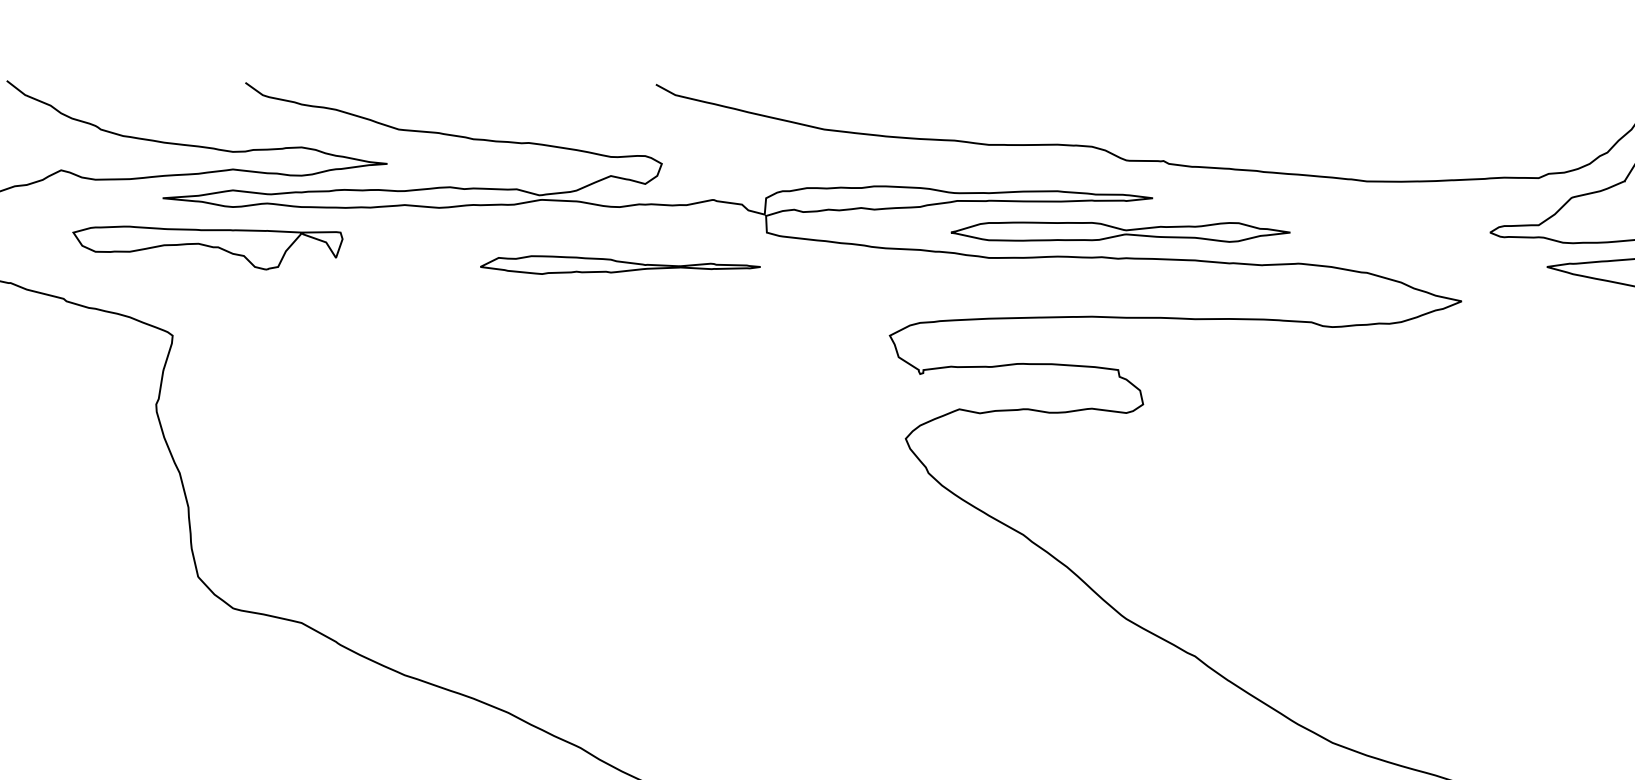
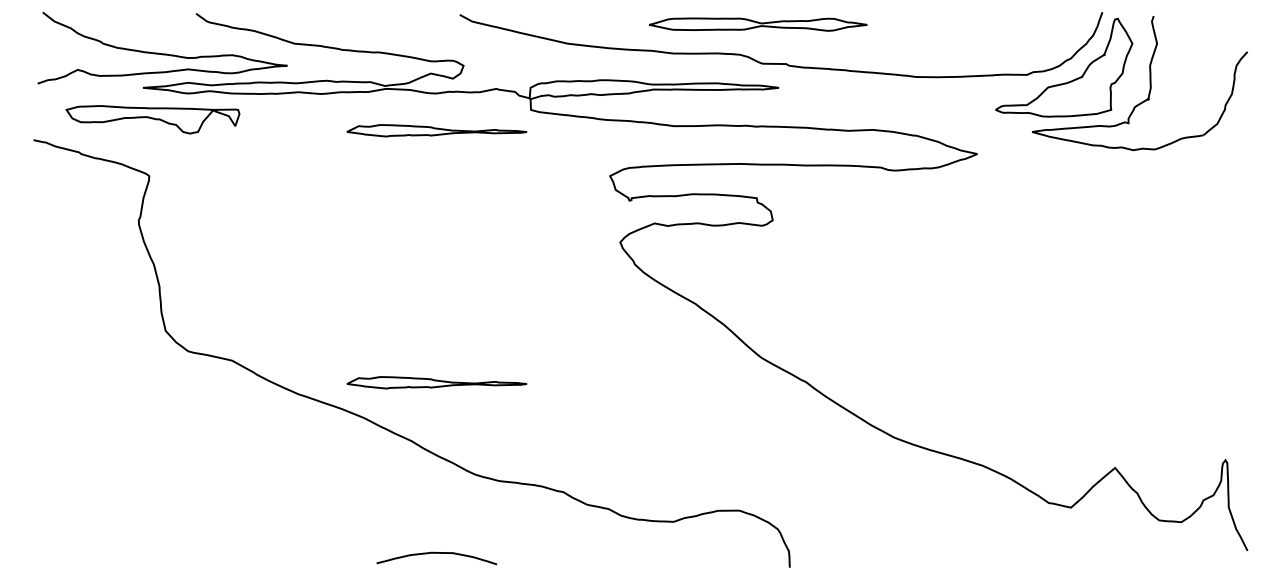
part: (1120, 231) -> (758, 24), moved
part: (207, 247) -> (152, 119), moved
part: (619, 656) -> (436, 382), added

